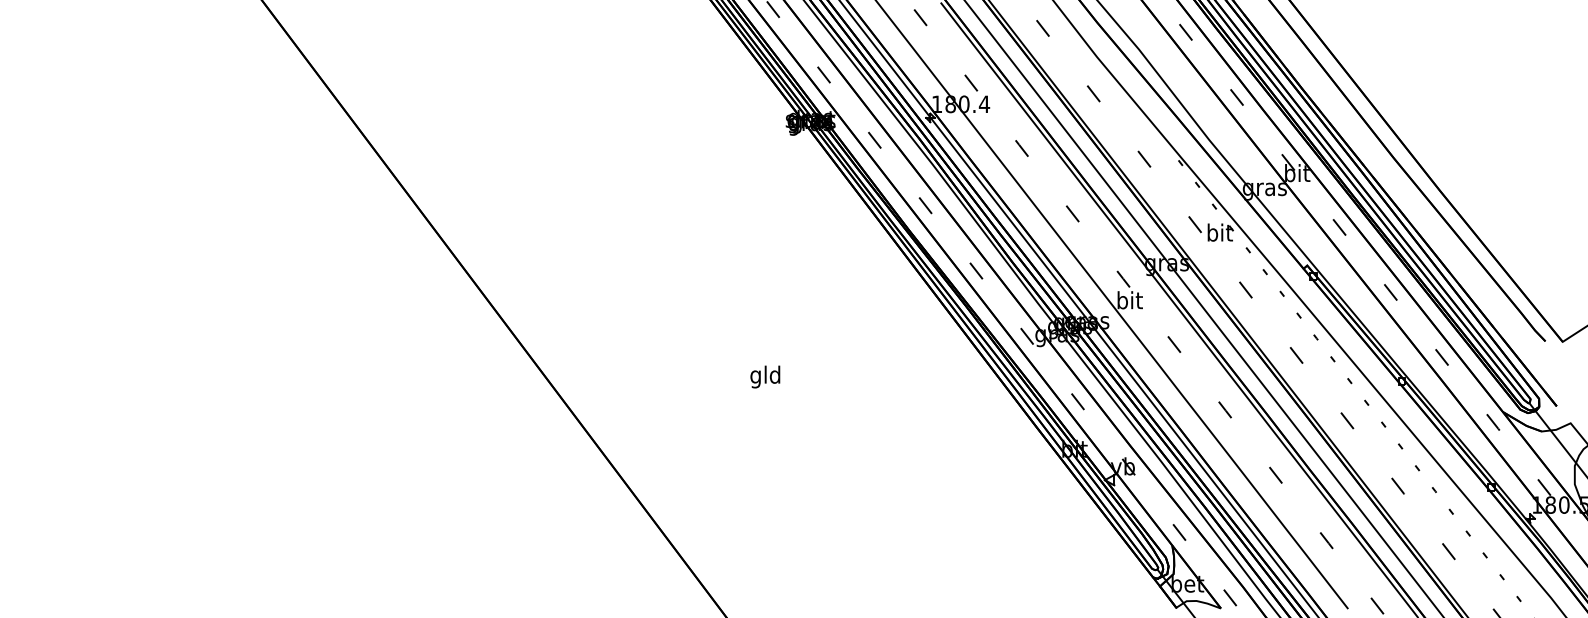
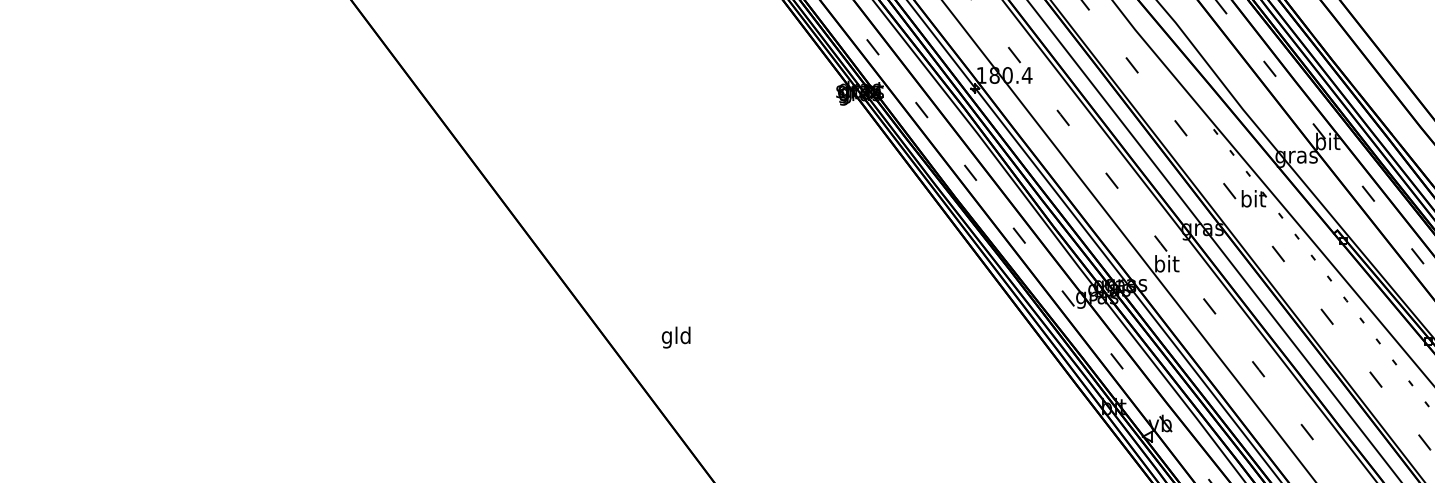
text: (765, 376) -> (676, 337), moved

